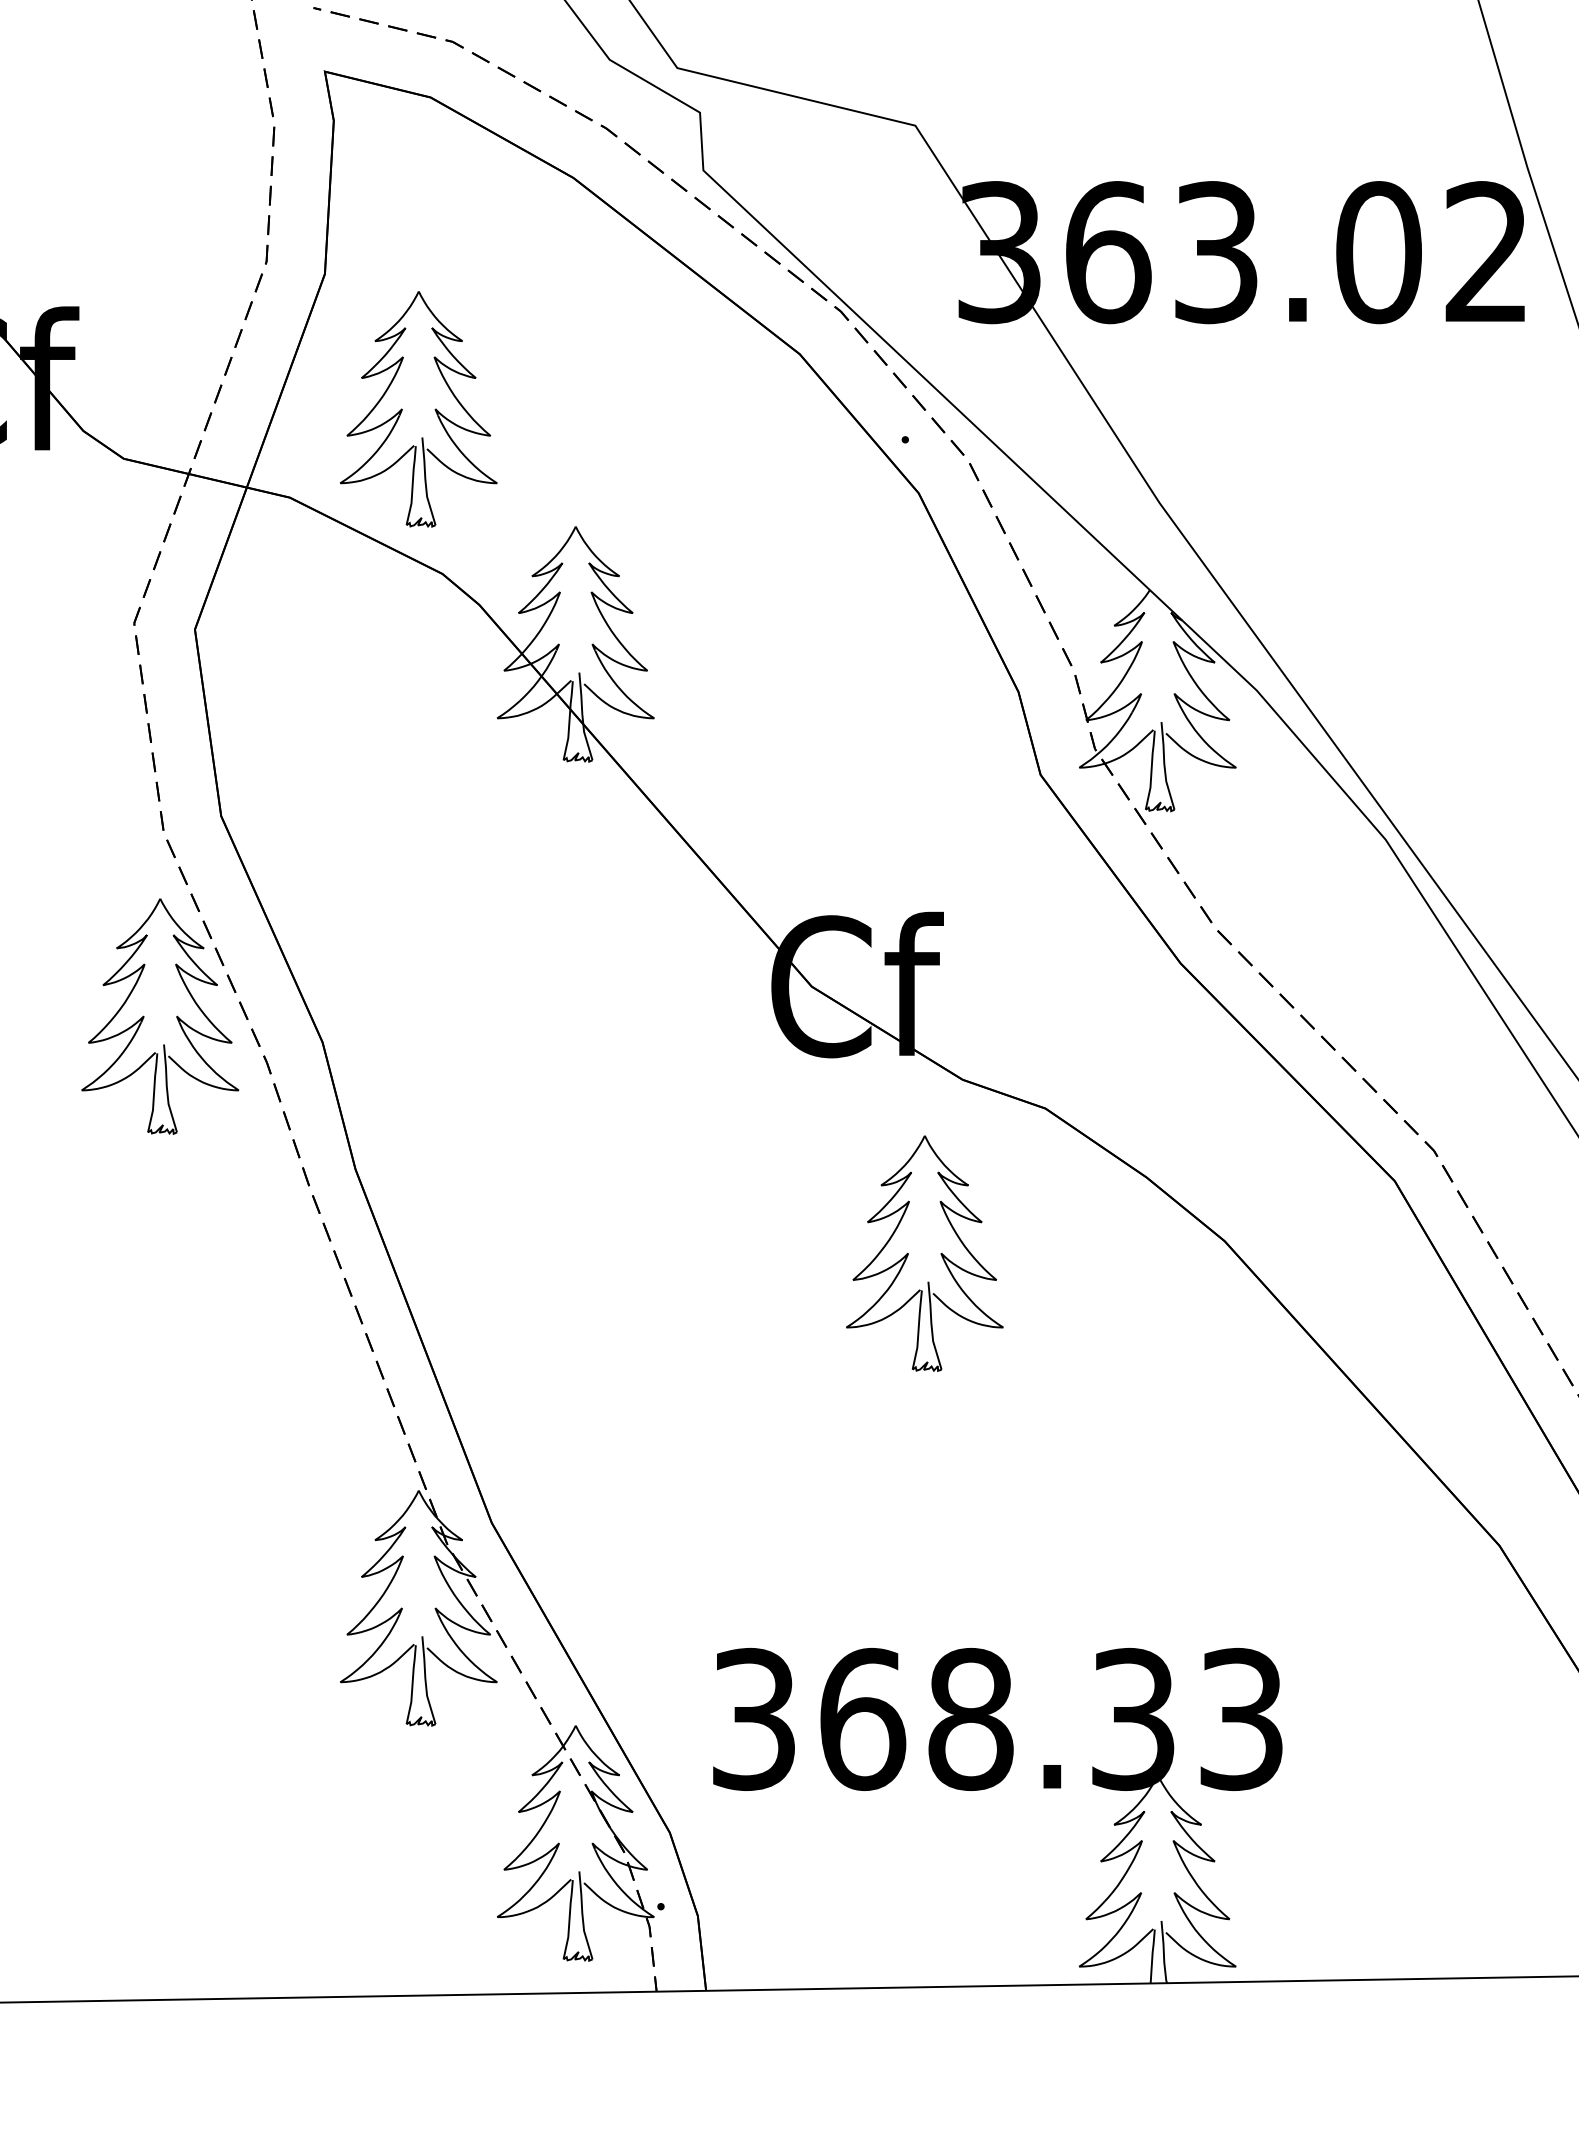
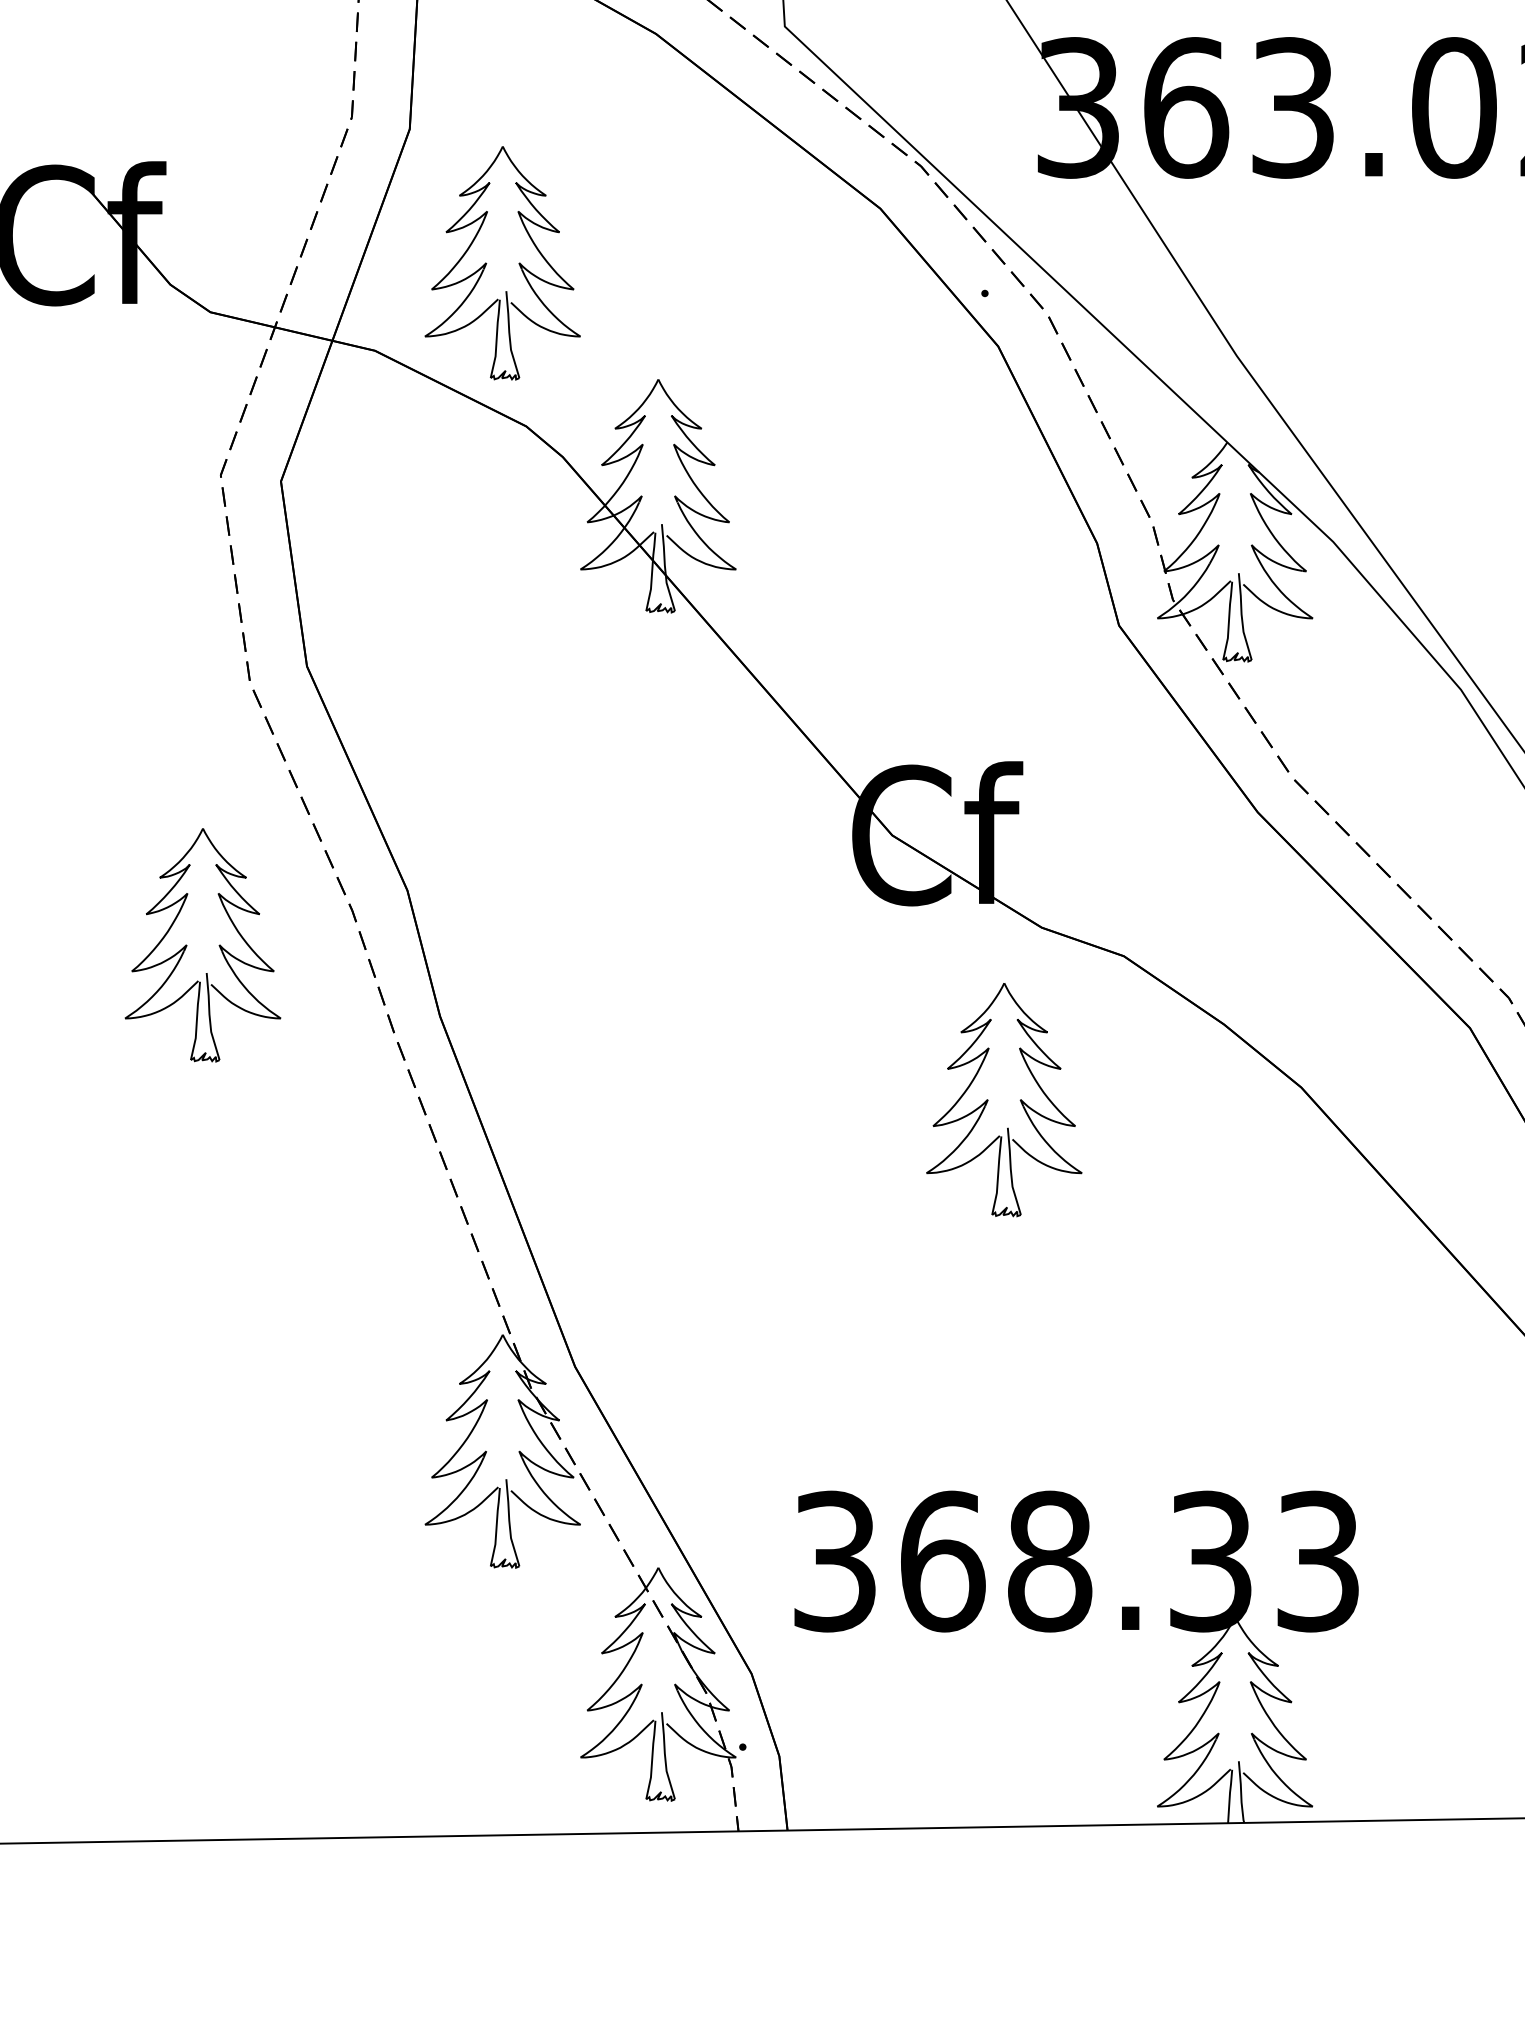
part: (144, 1016) -> (187, 945), moved

